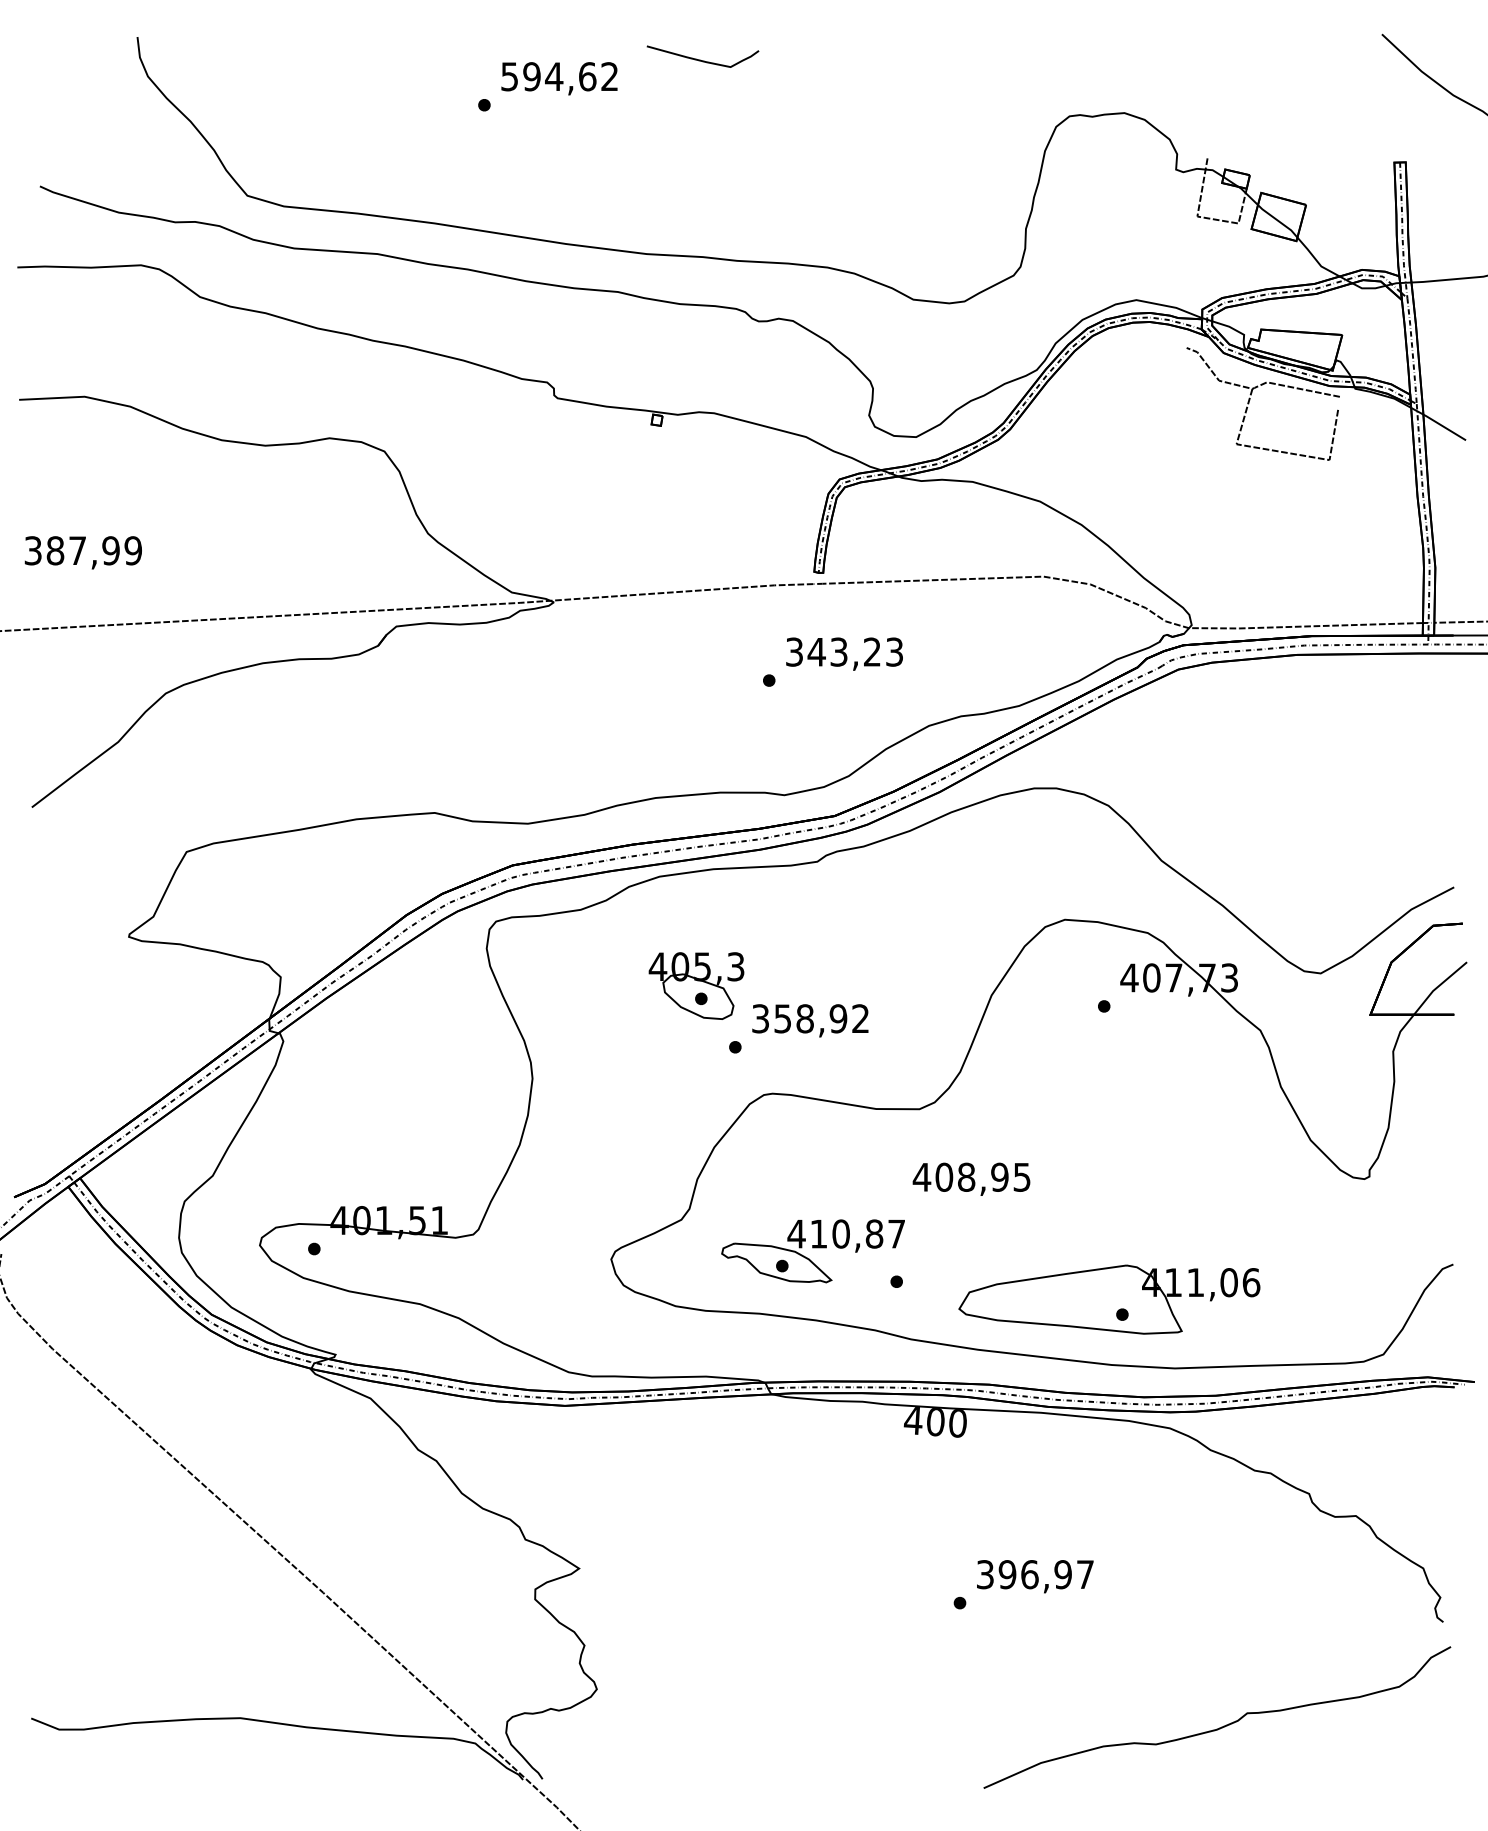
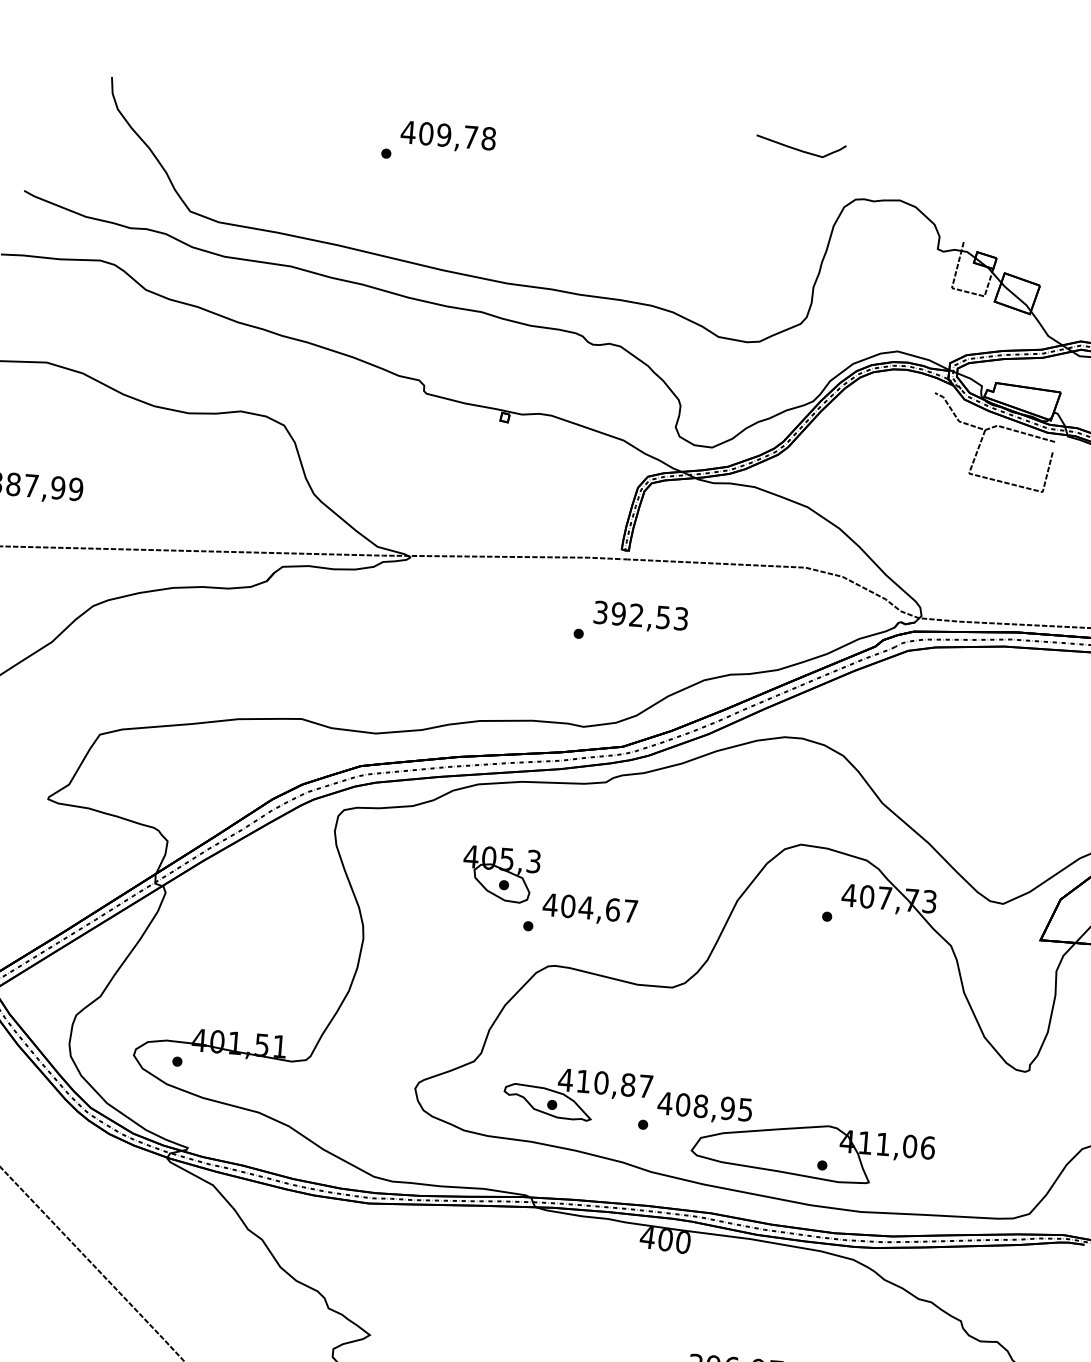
curve: (700, 59) -> (798, 149), moved
text: (559, 76) -> (448, 135), 594,62 -> 409,78
text: (843, 651) -> (640, 615), 343,23 -> 392,53
text: (809, 1018) -> (589, 907), 358,92 -> 404,67
text: (971, 1178) -> (704, 1107), moved

